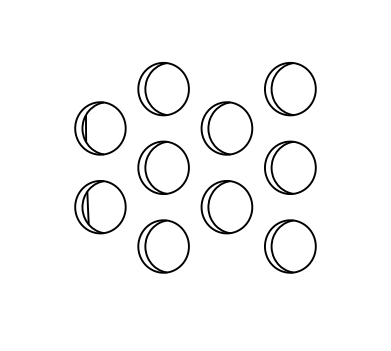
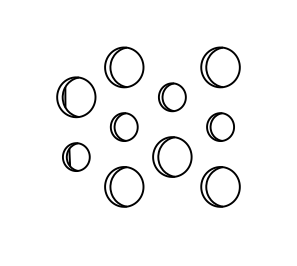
part: (226, 128) -> (172, 97), size x0.7
part: (163, 167) -> (124, 126), size x0.7
part: (290, 167) -> (220, 126), size x0.7
part: (100, 207) -> (76, 157), size x0.7

